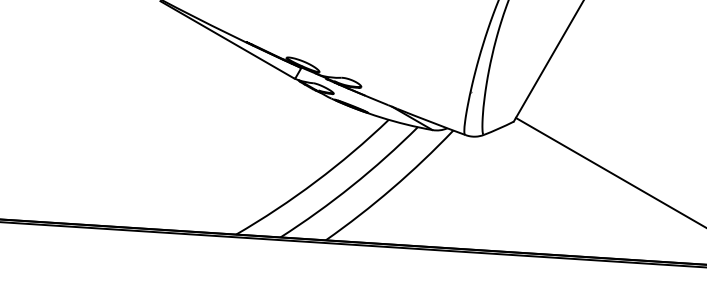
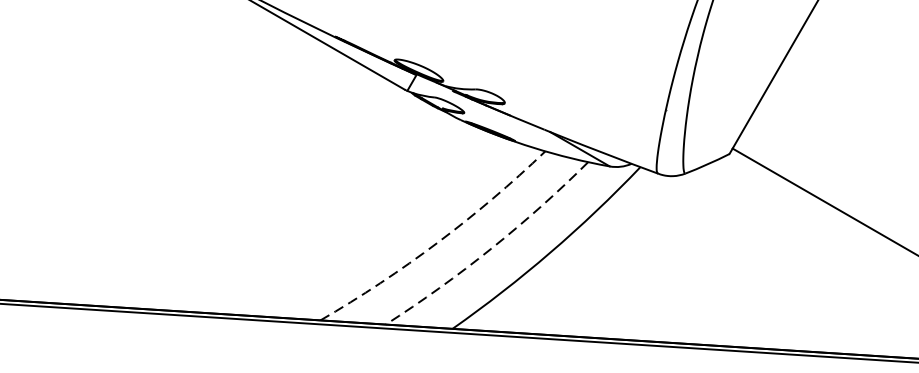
arc: (315, 181) -> (437, 242), solid -> dashed
arc: (352, 185) -> (491, 248), solid -> dashed

